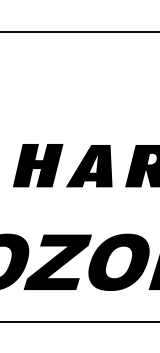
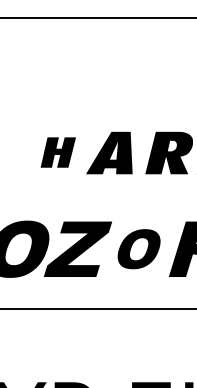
part: (38, 165) -> (58, 152), size x0.7
part: (118, 261) -> (138, 248), size x0.7

